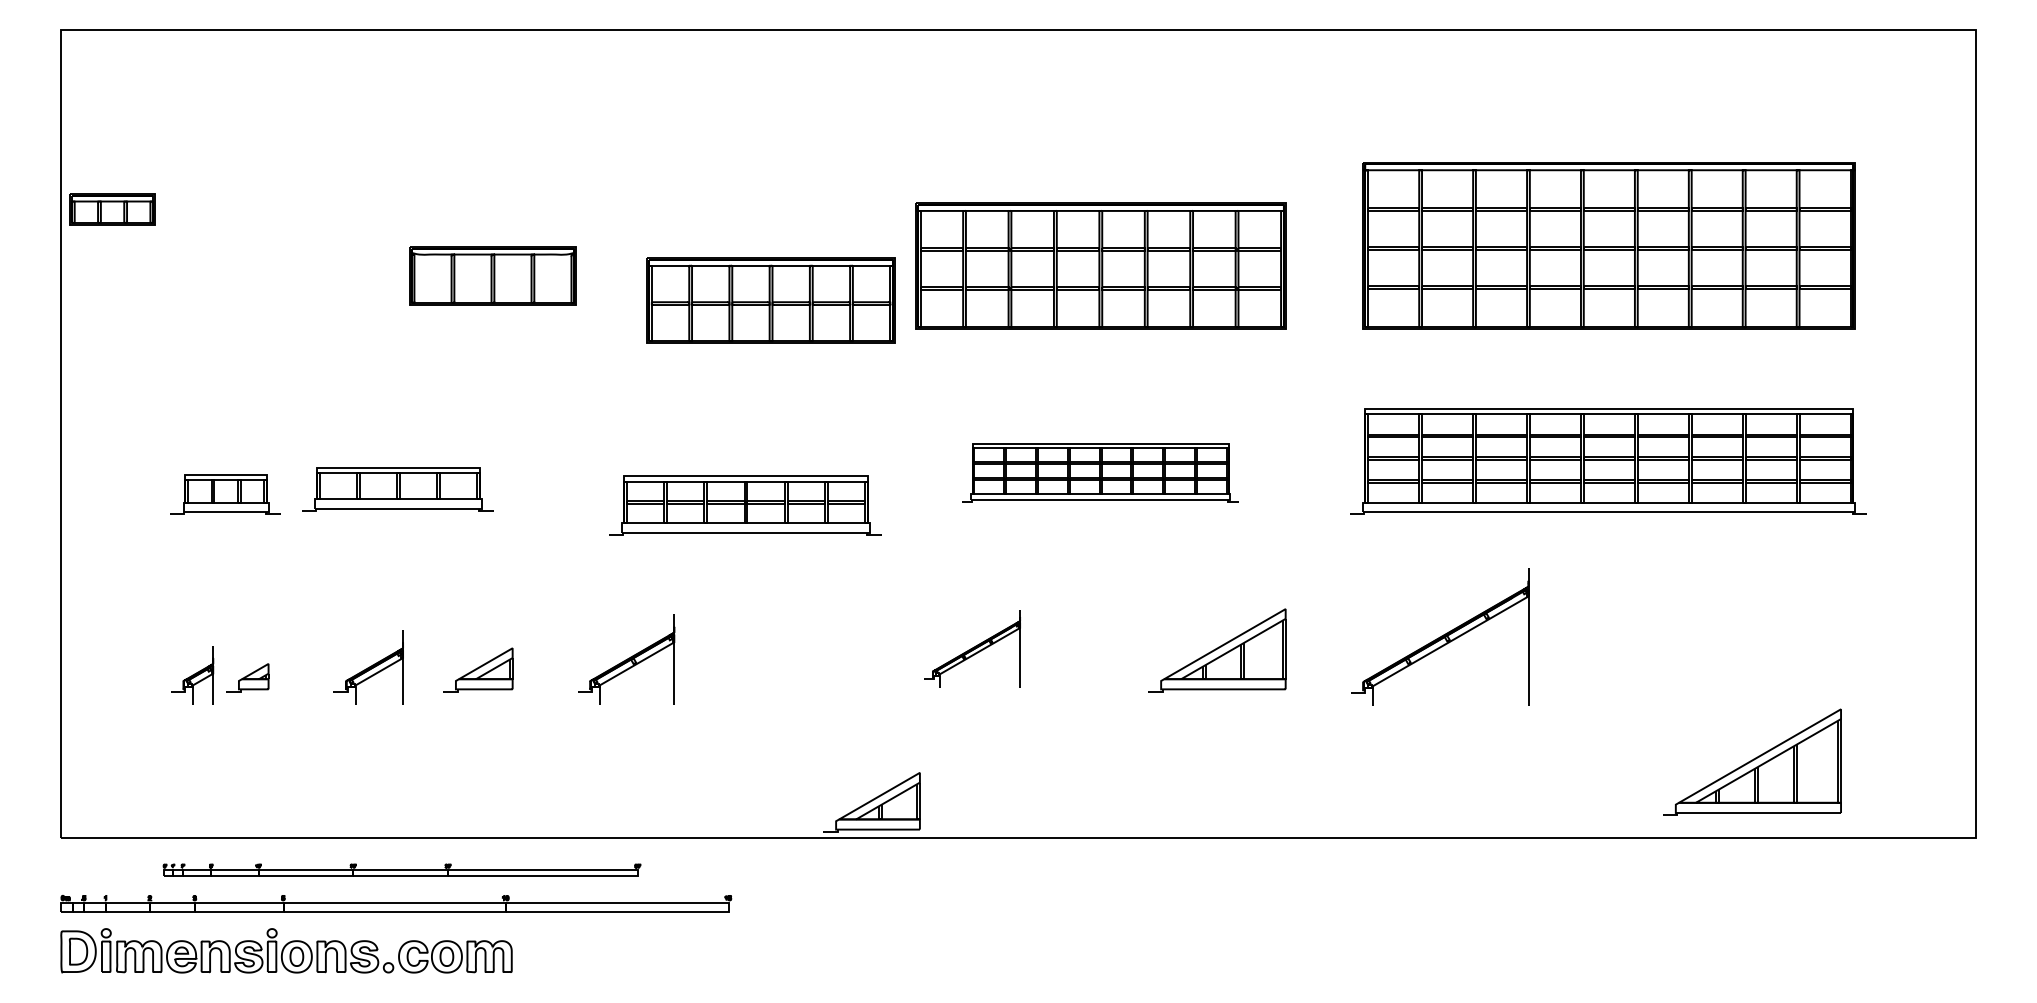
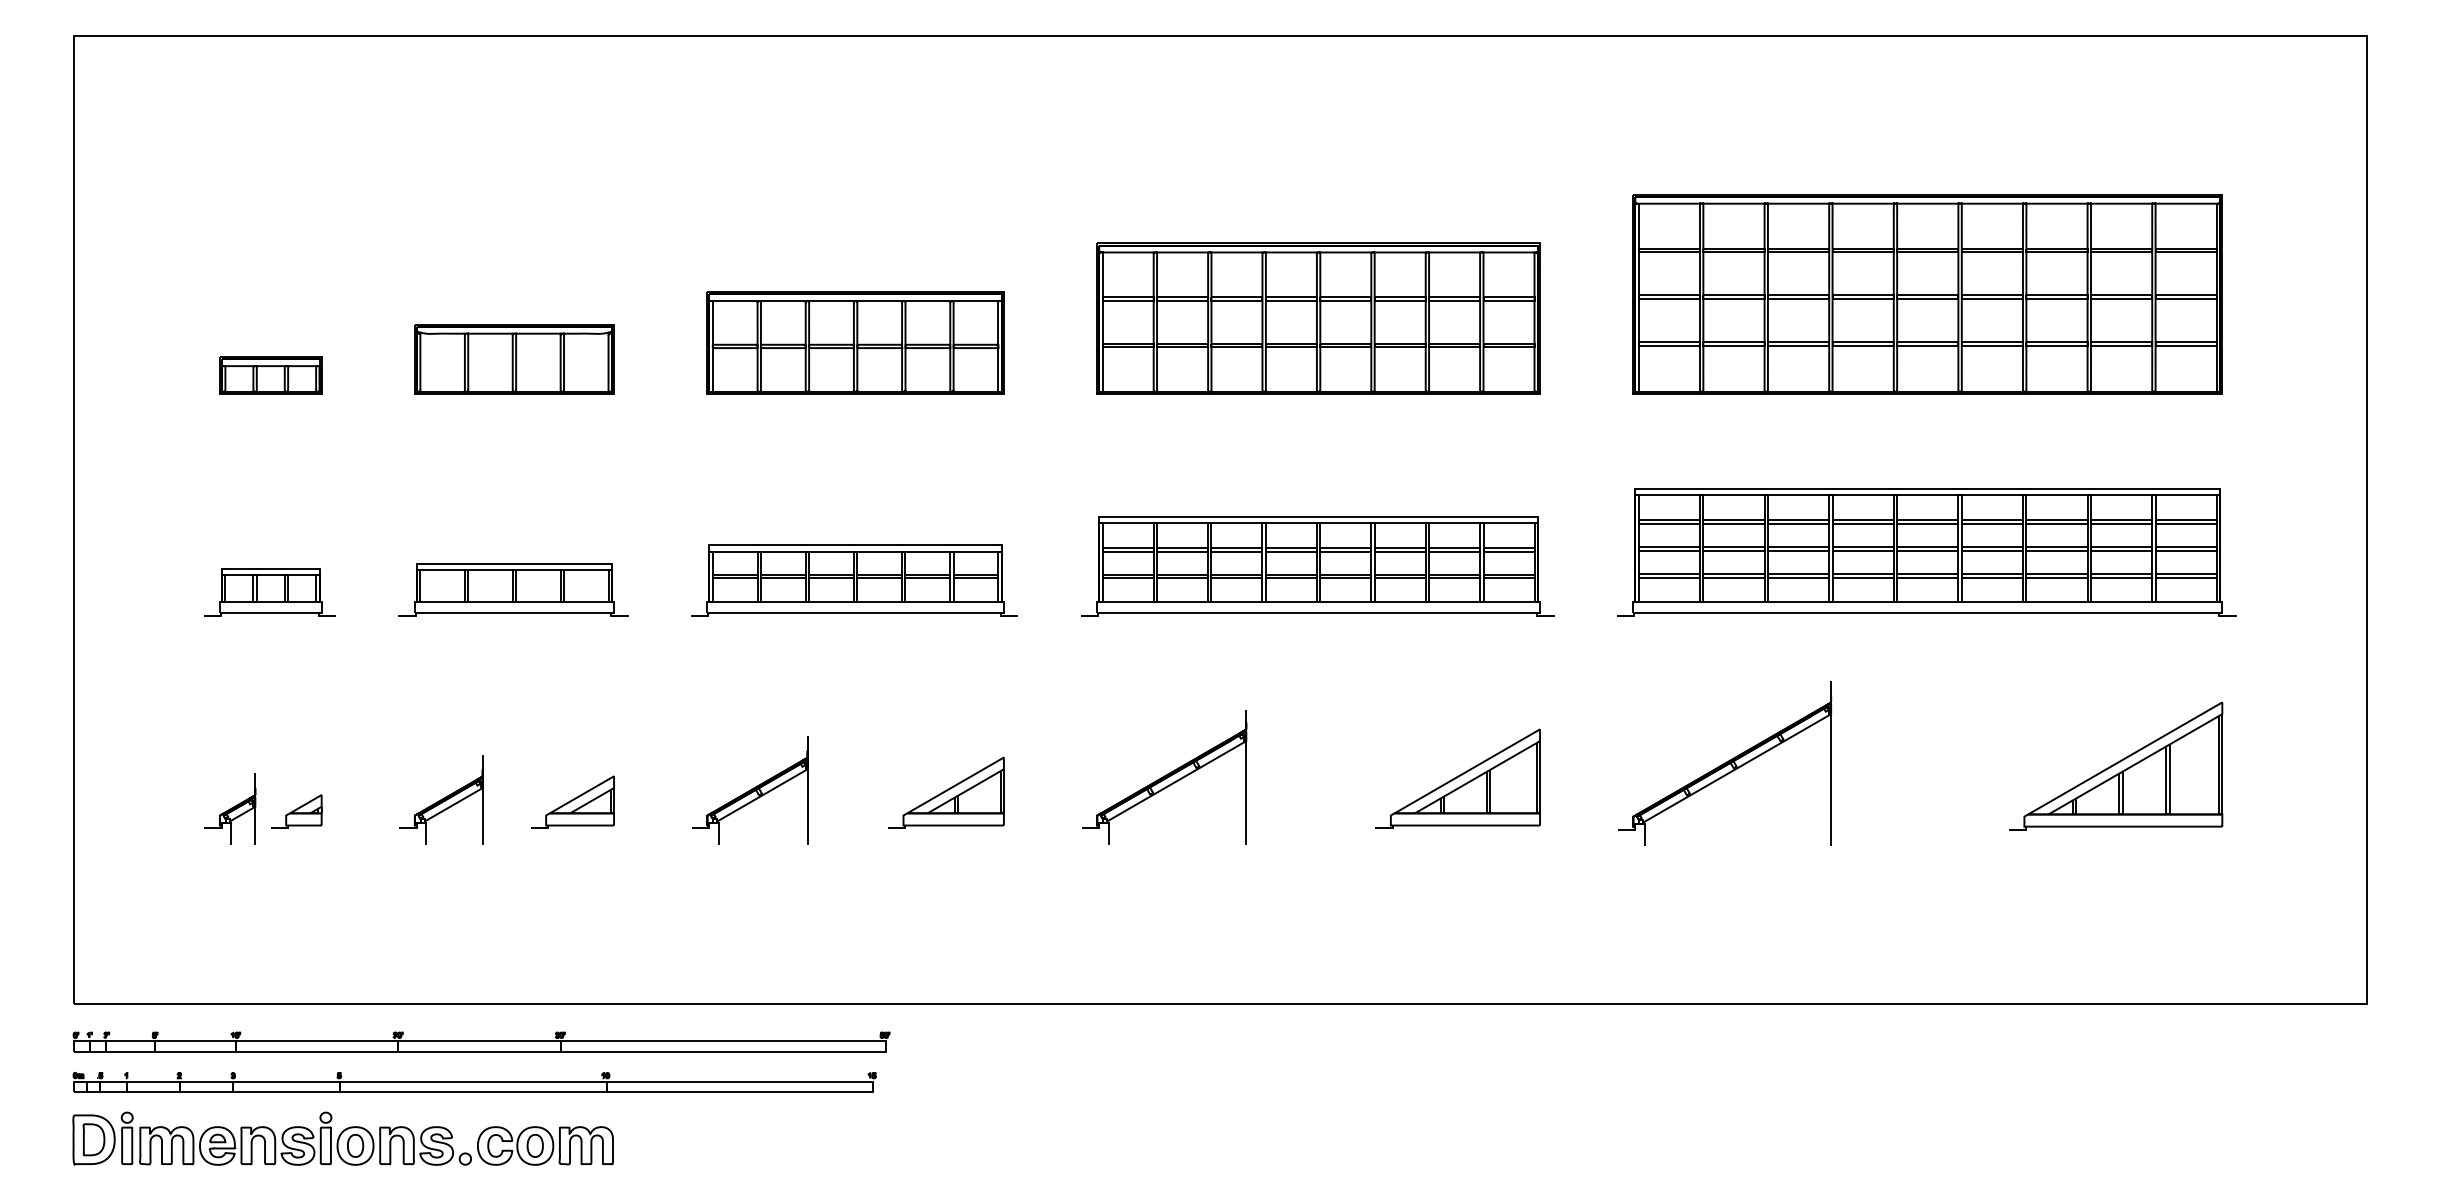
part: (112, 209) -> (270, 375), moved
part: (492, 276) -> (514, 359), moved
part: (770, 300) -> (855, 342), moved
part: (1099, 473) -> (1317, 566), size x1.43
part: (397, 488) -> (513, 589), moved
part: (745, 505) -> (854, 580), moved
part: (972, 649) -> (1164, 777), size x1.43
part: (1752, 761) -> (2116, 765), moved
part: (871, 802) -> (946, 792), moved
part: (402, 869) -> (481, 1041), size x1.43

